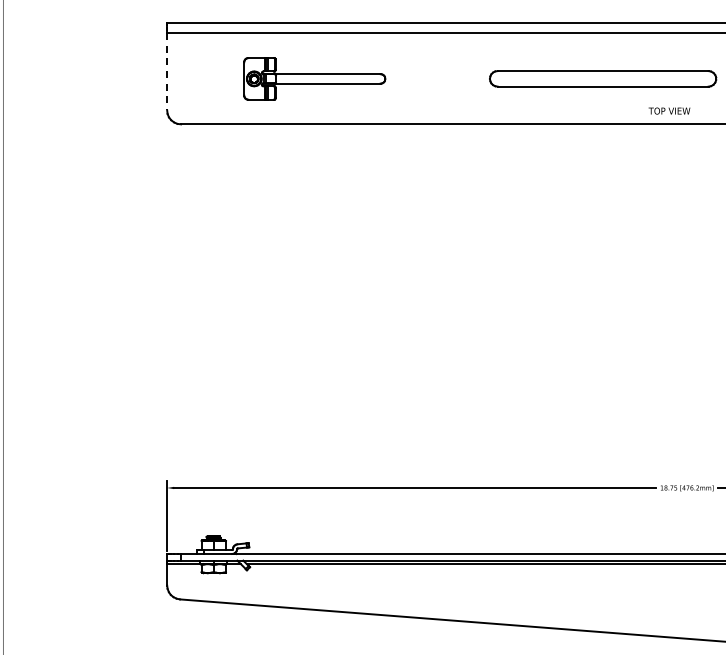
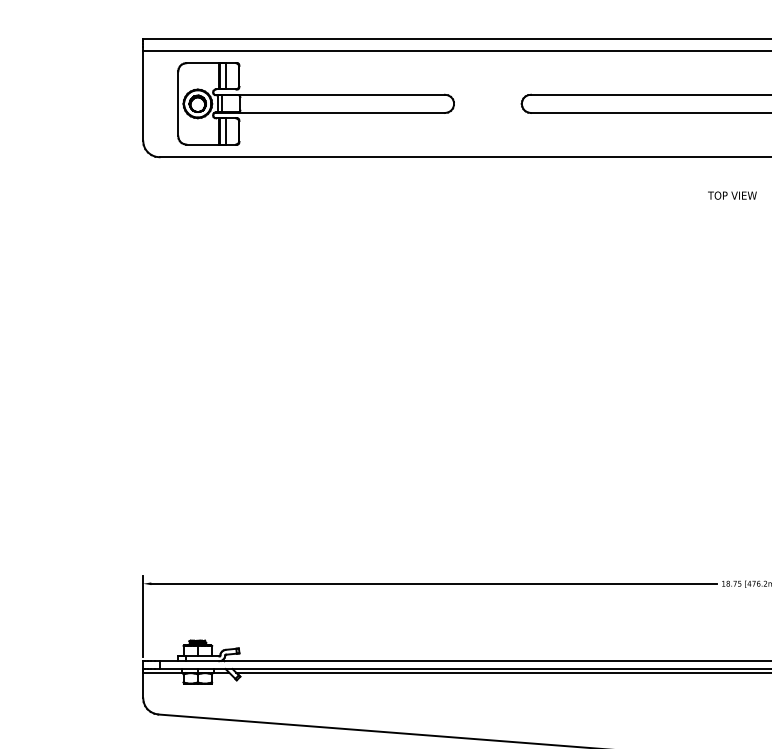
line: (167, 71) -> (143, 95), dashed -> solid
part: (314, 78) -> (315, 103), size x1.67
text: (669, 110) -> (732, 194), moved

